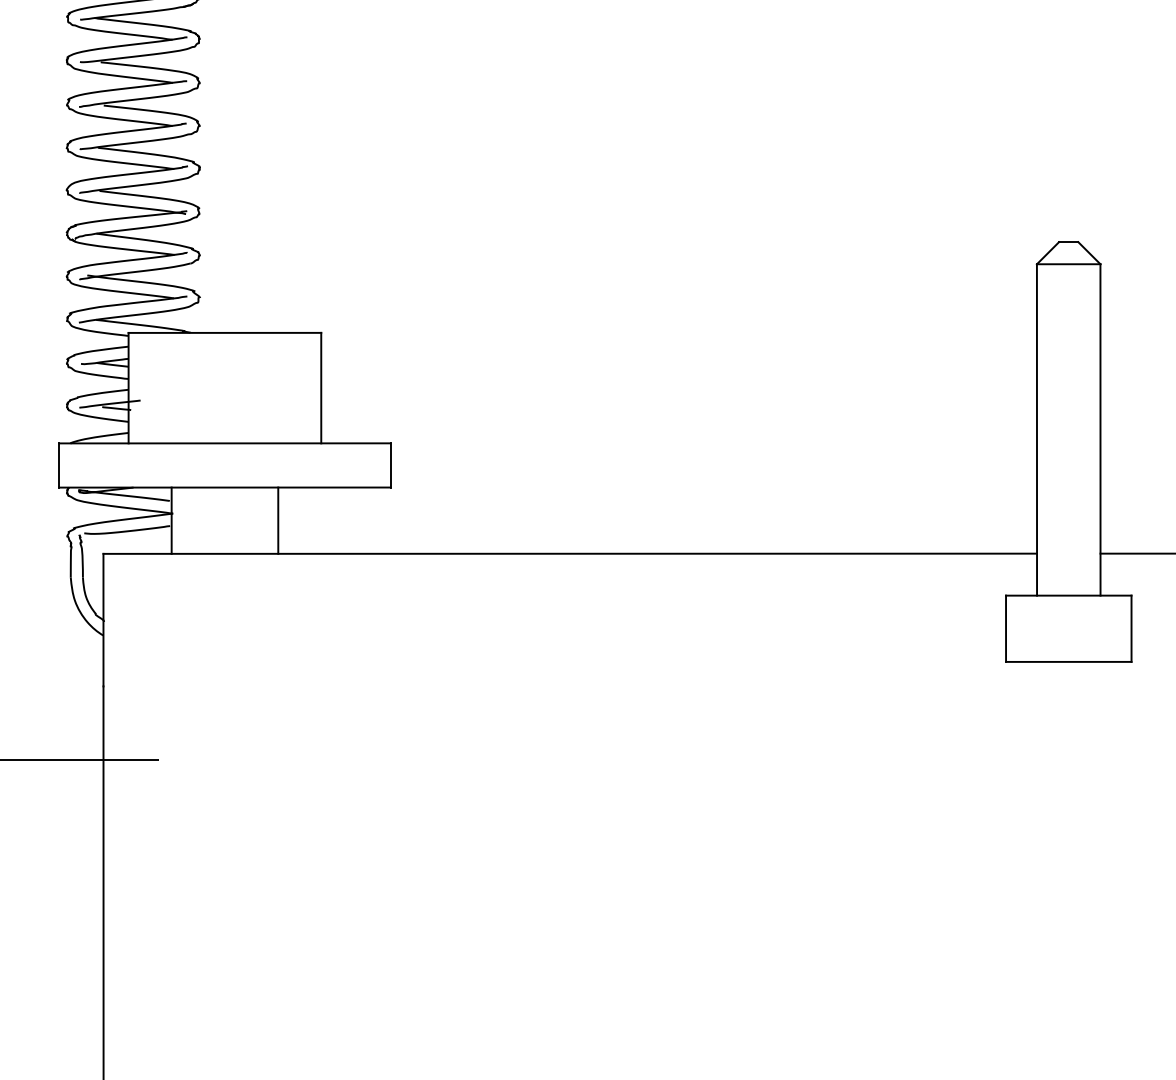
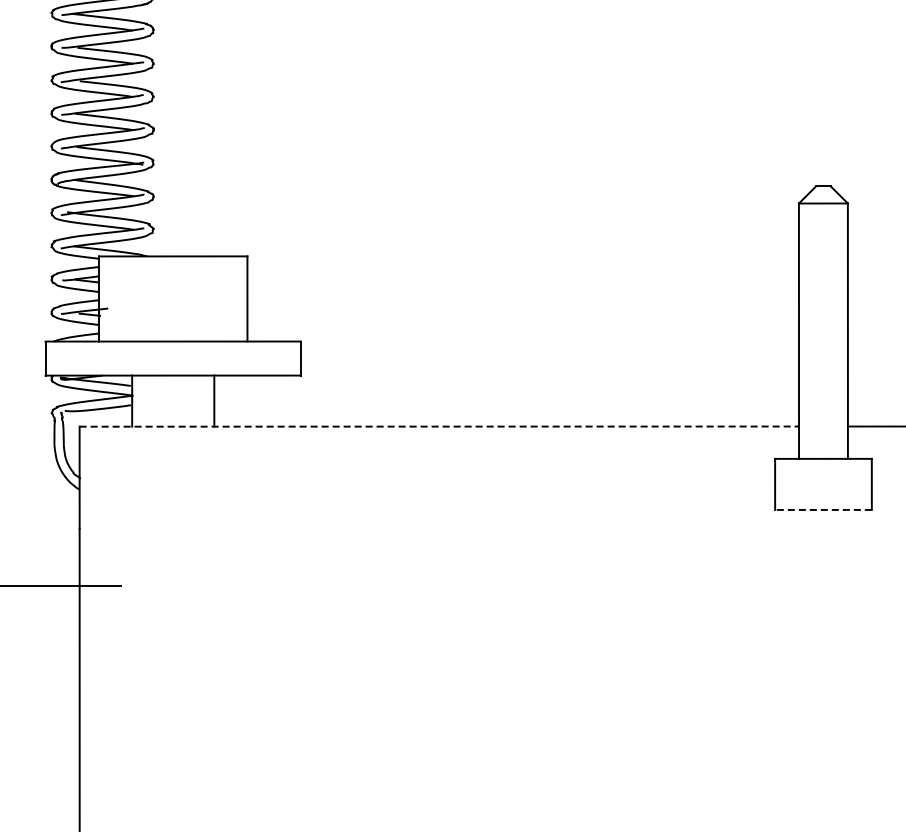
line: (570, 553) -> (439, 426), solid -> dashed
line: (1067, 661) -> (822, 509), solid -> dashed

